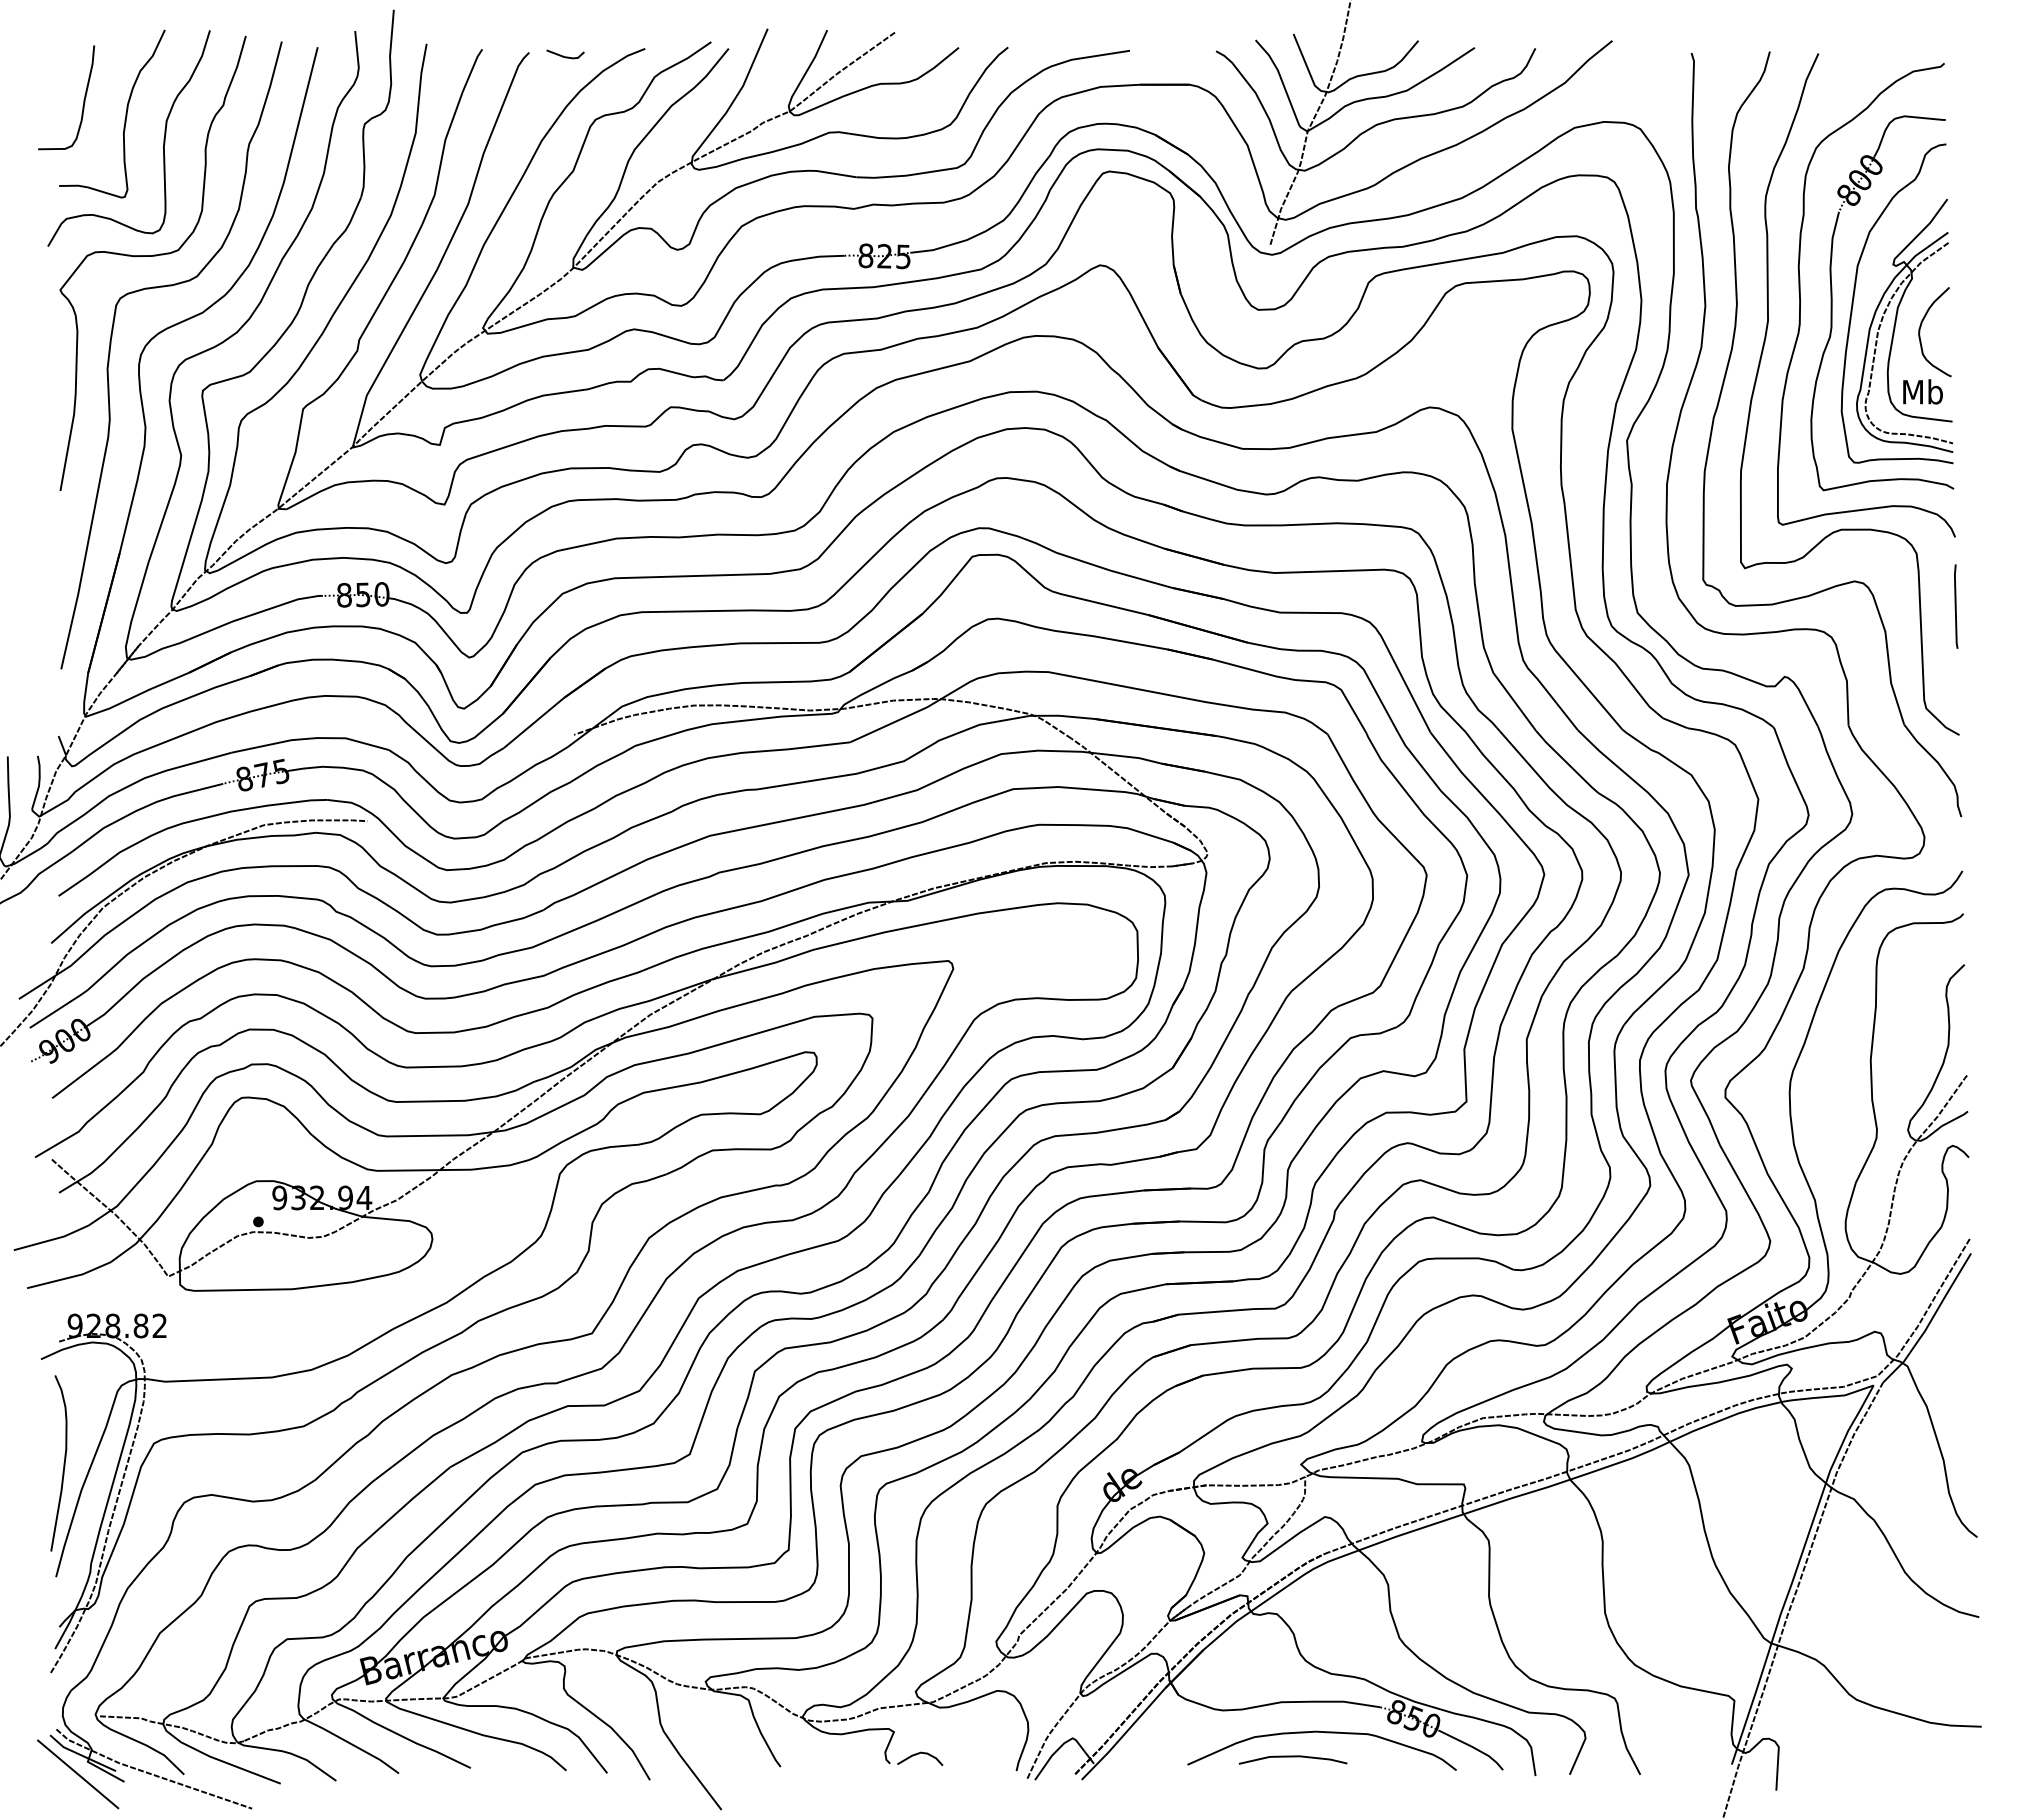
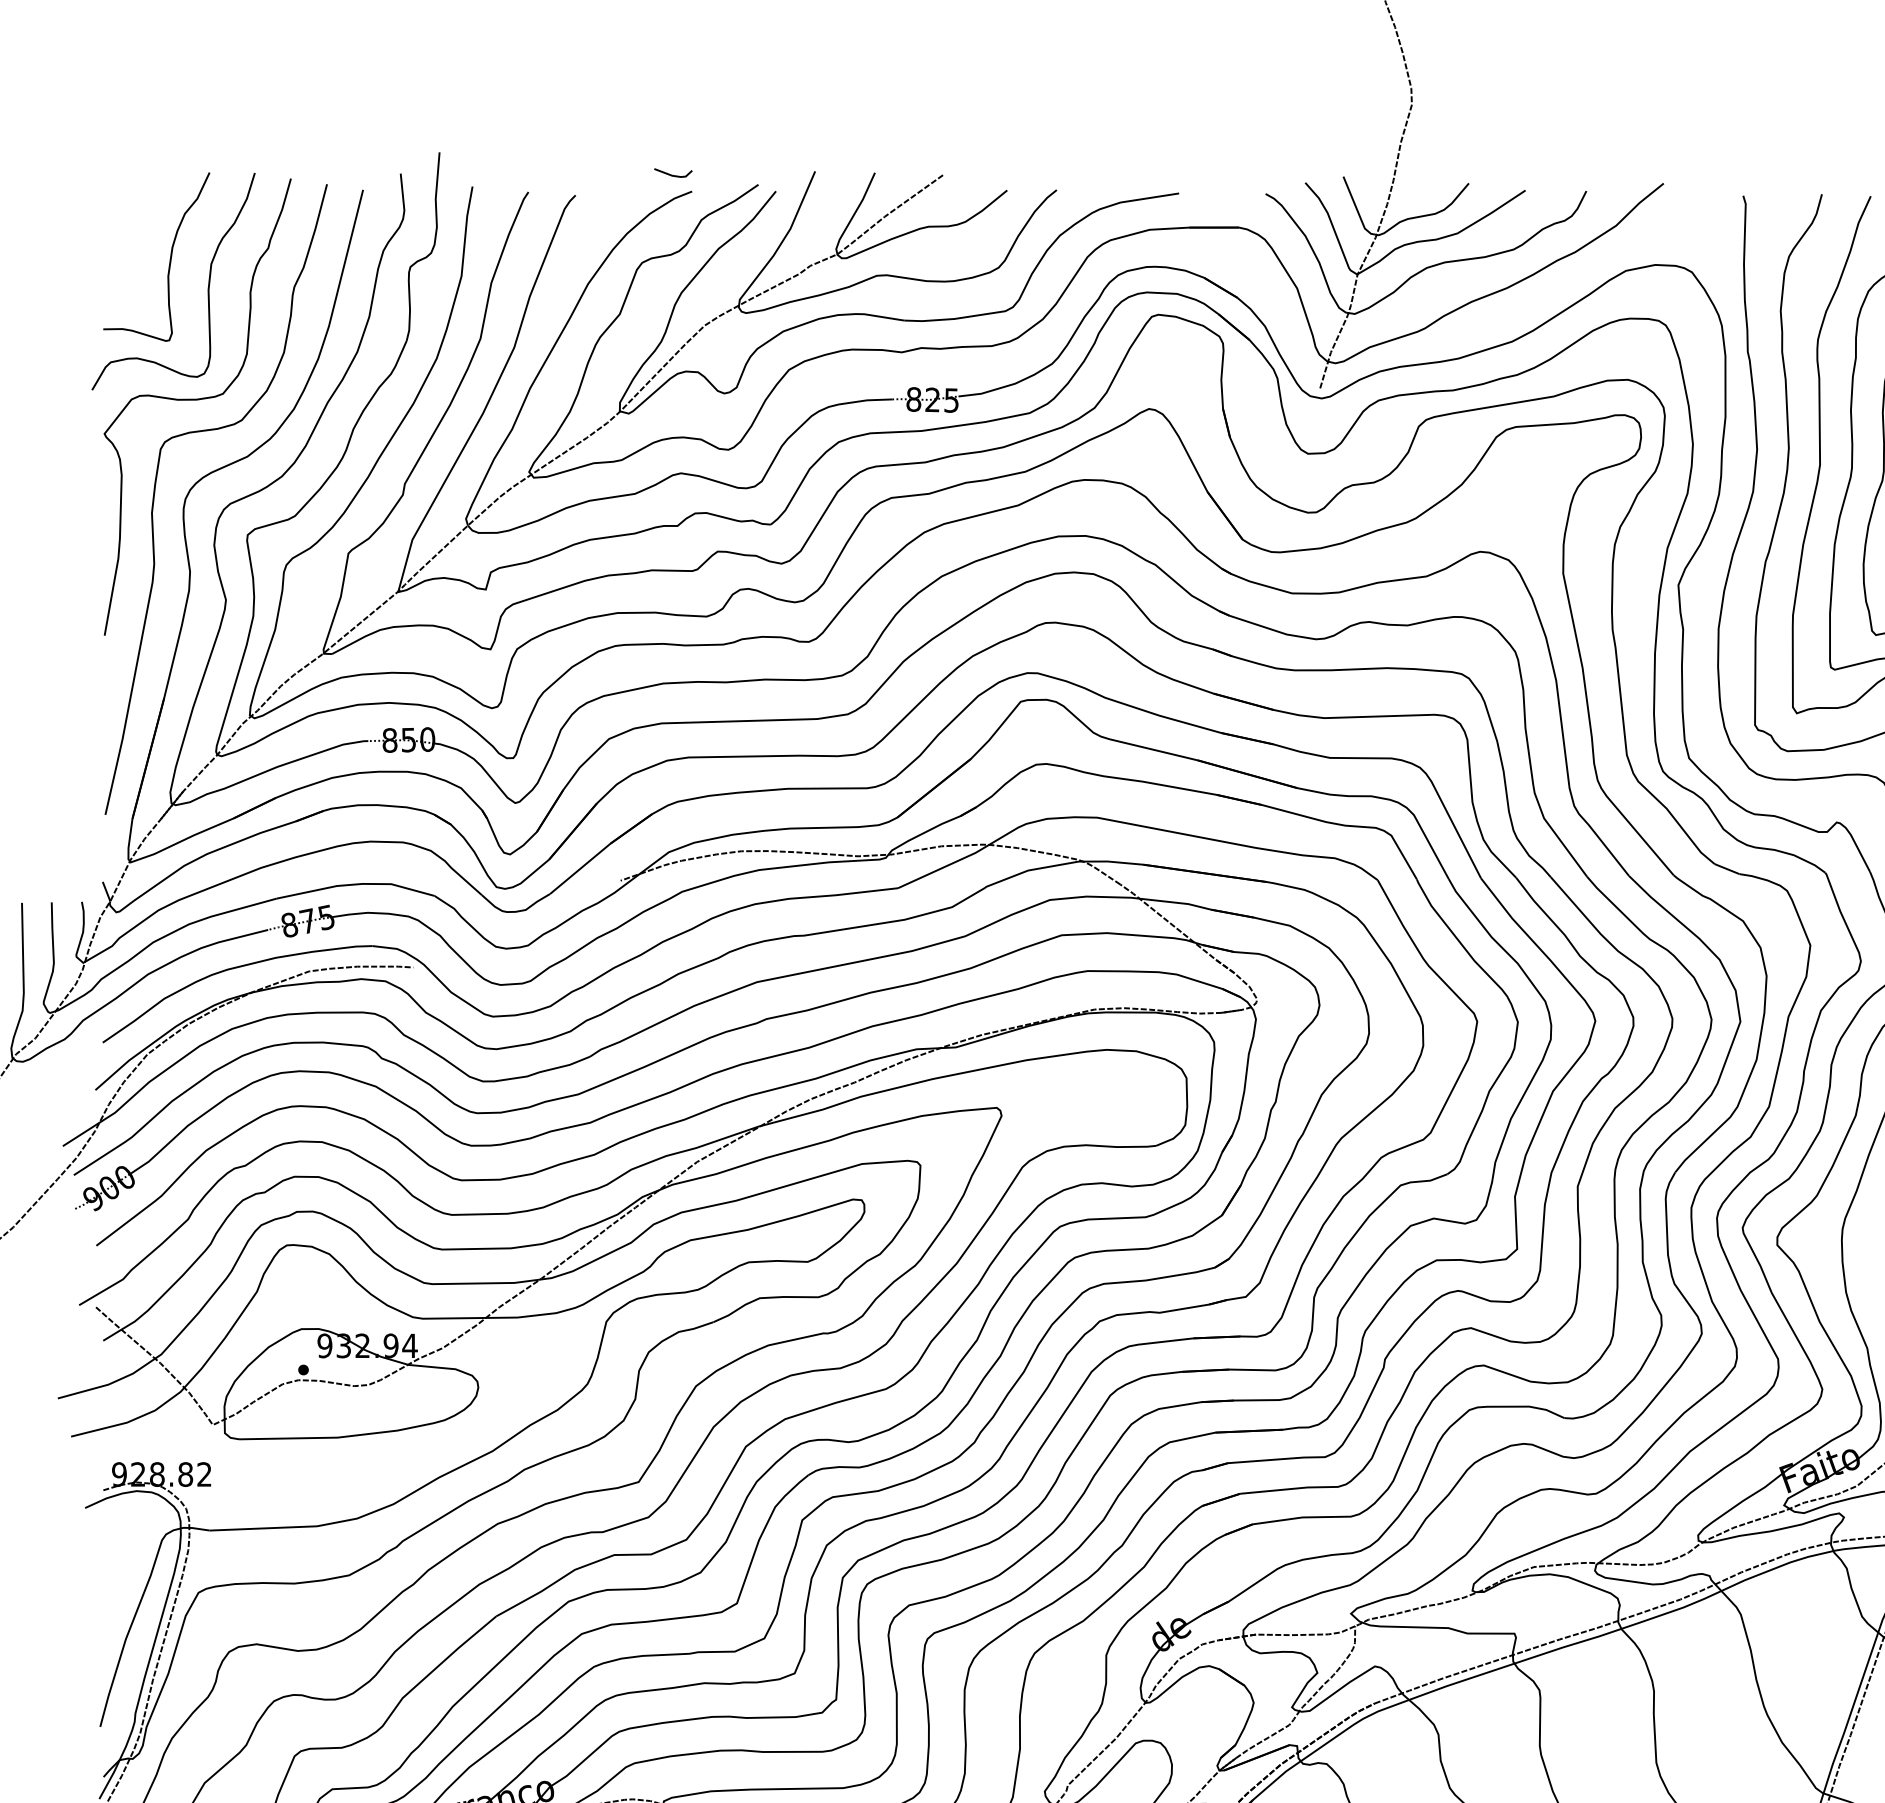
line: (565, 56) -> (673, 175), moved
curve: (83, 99) -> (127, 242), removed
curve: (63, 1463) -> (107, 1612), removed

